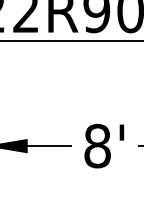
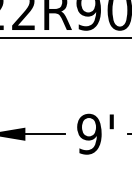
text: (97, 146) -> (89, 134), 8' -> 9'

